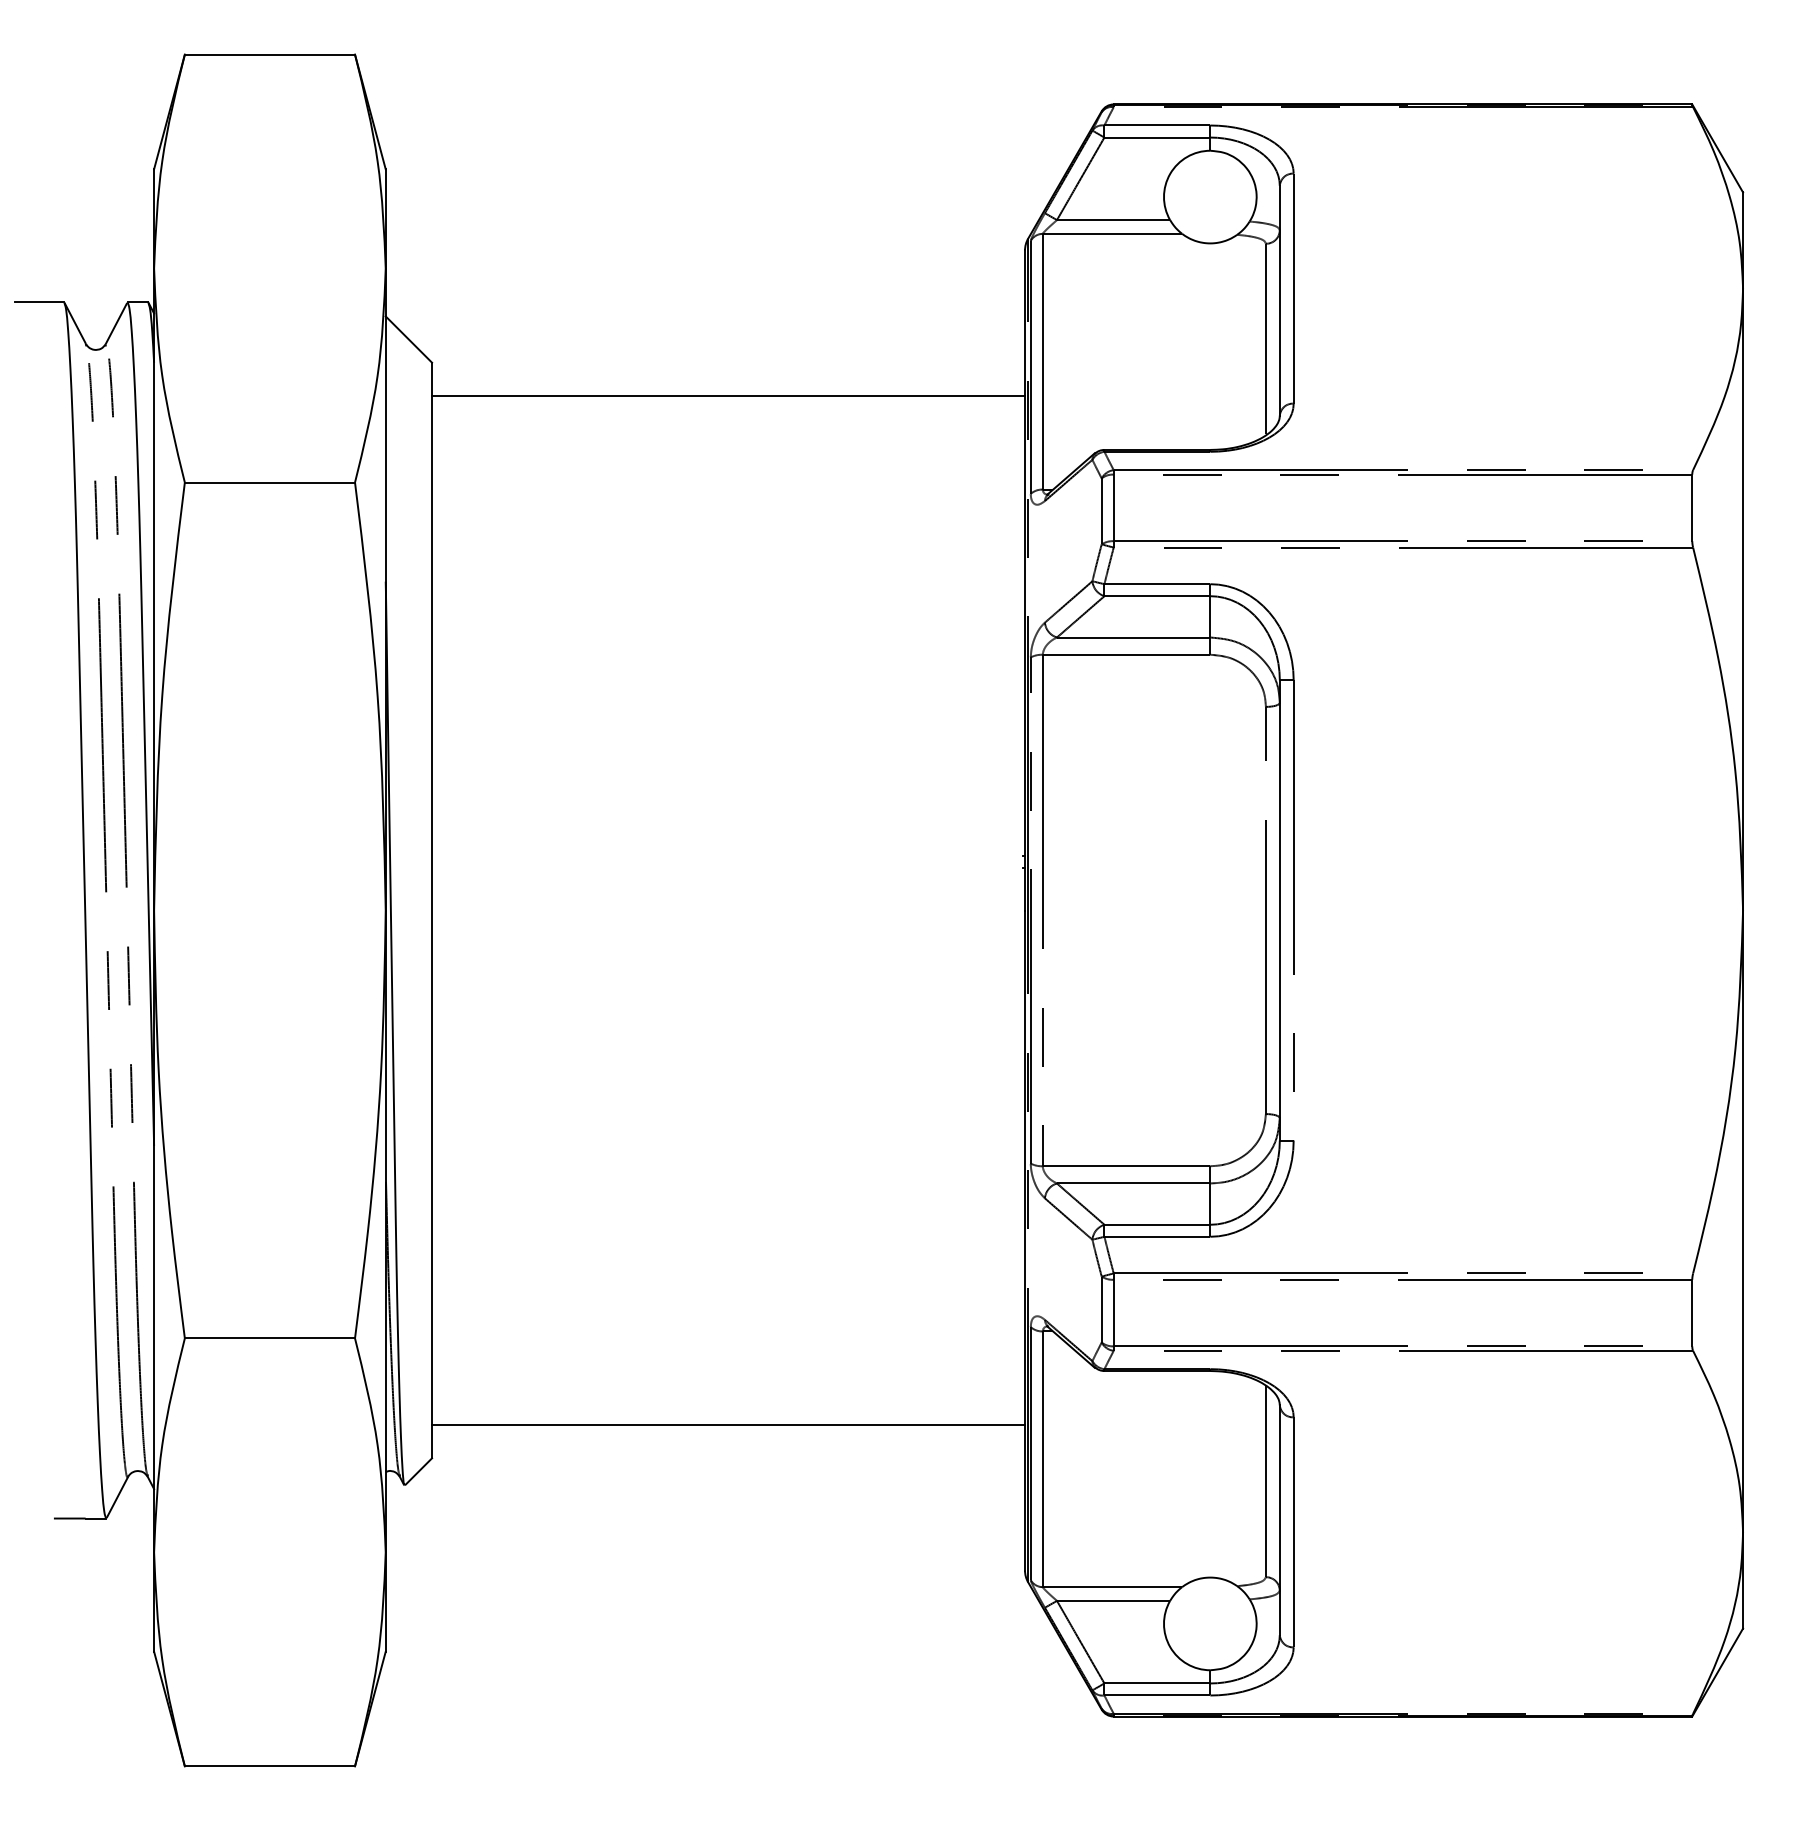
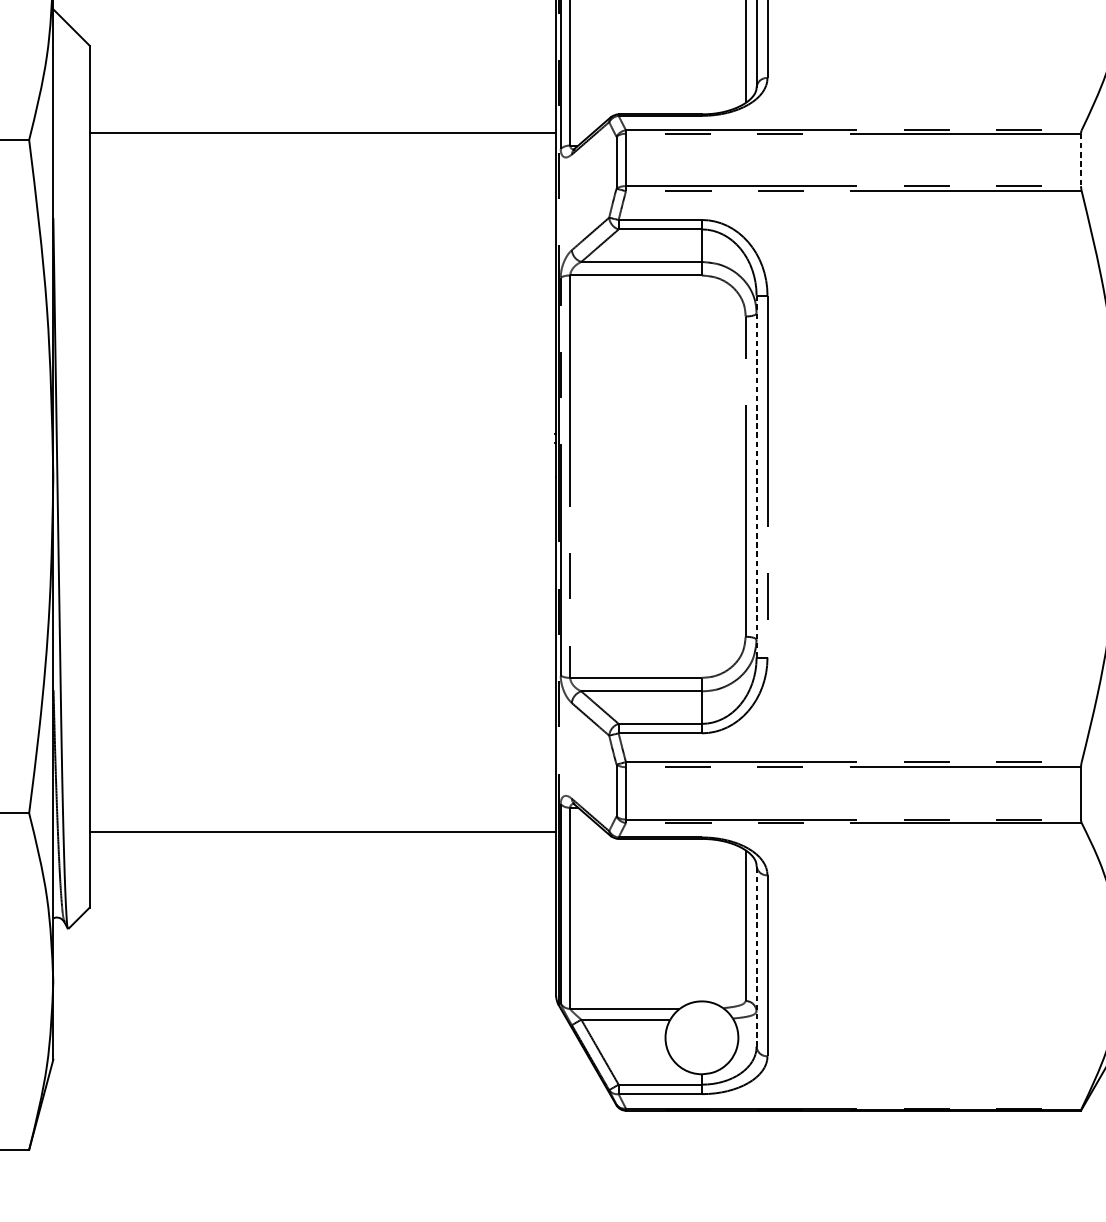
line: (728, 396) -> (322, 132), moved
line: (1692, 508) -> (1081, 160), solid -> dashed
line: (1279, 909) -> (756, 475), solid -> dashed
line: (728, 1424) -> (322, 831), moved
line: (1279, 1519) -> (756, 955), solid -> dashed

